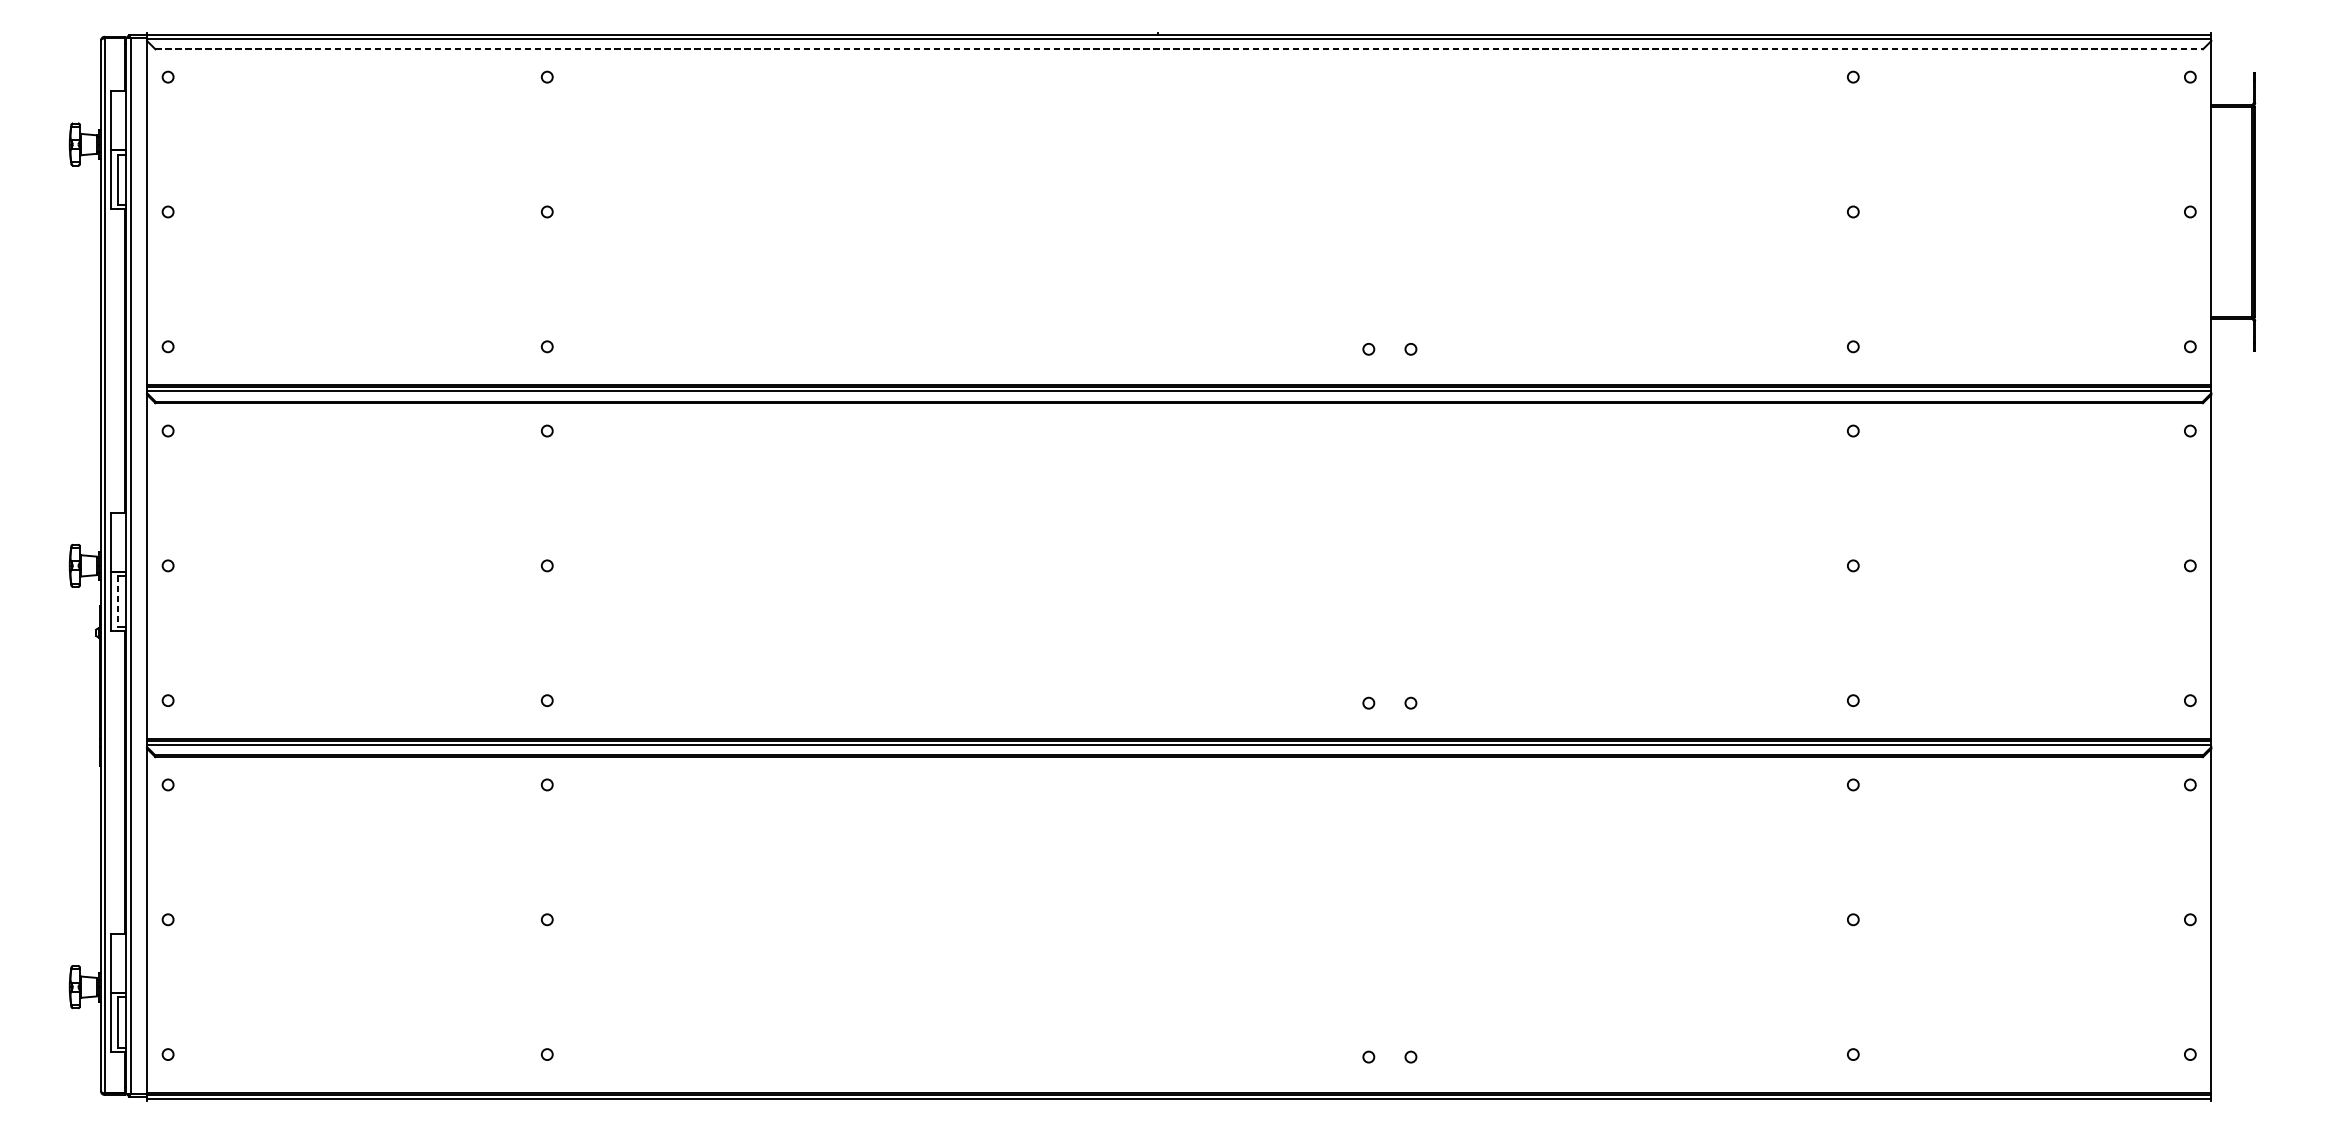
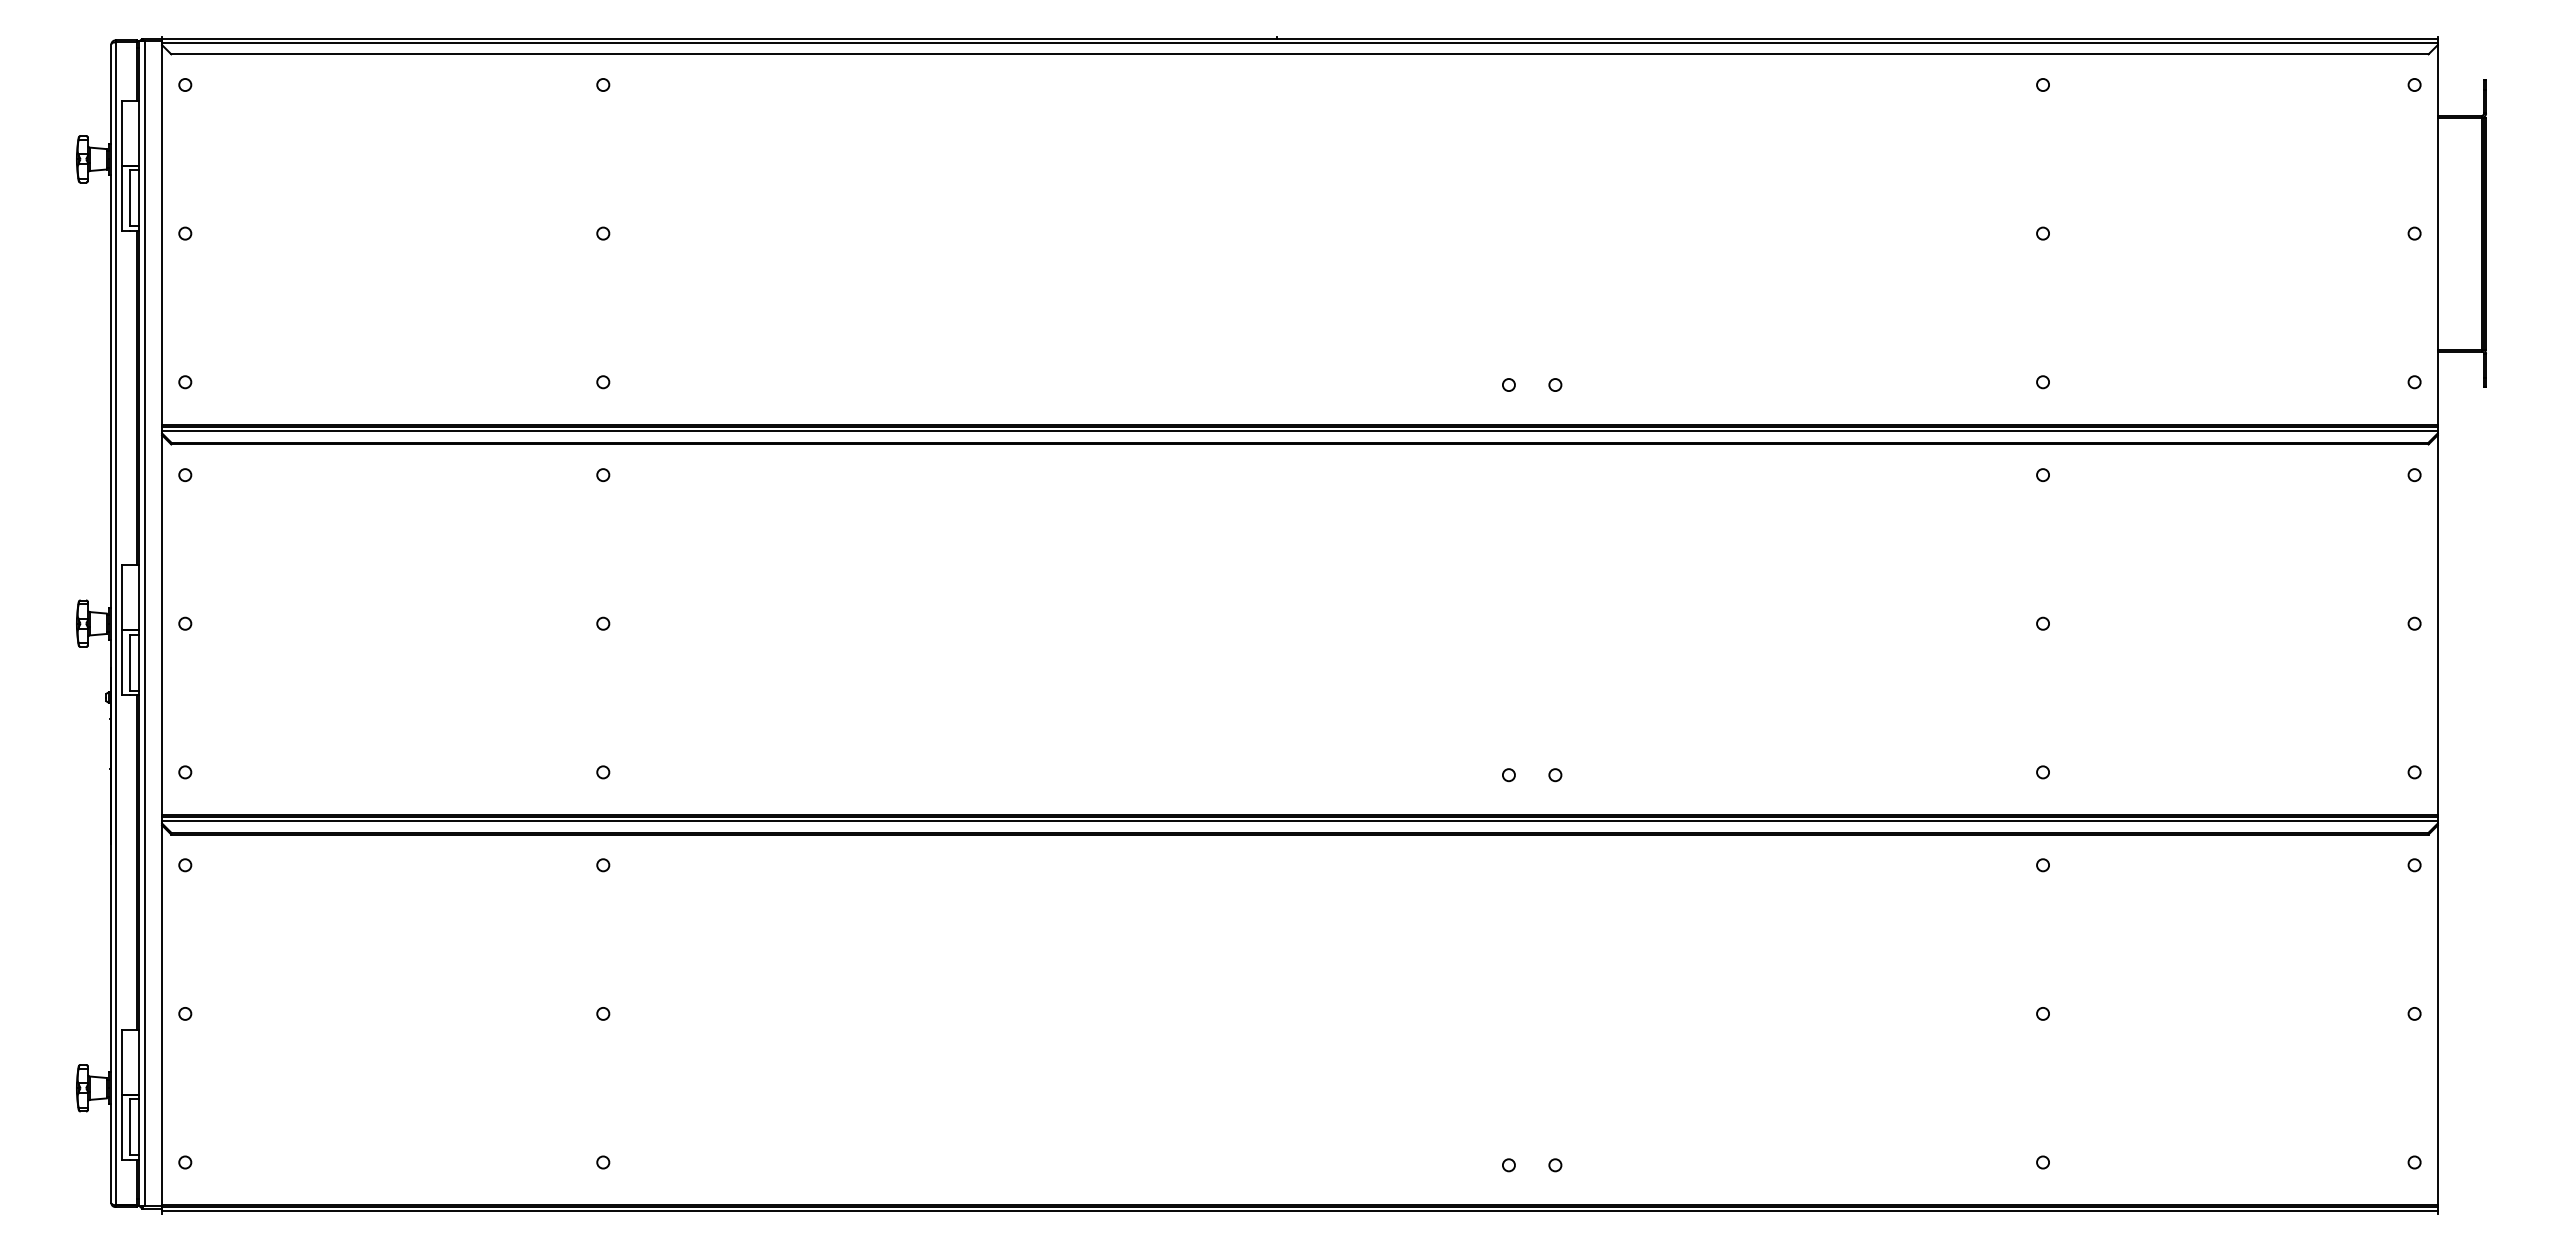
line: (1178, 49) -> (1299, 54), dashed -> solid
line: (118, 601) -> (130, 662), dashed -> solid

